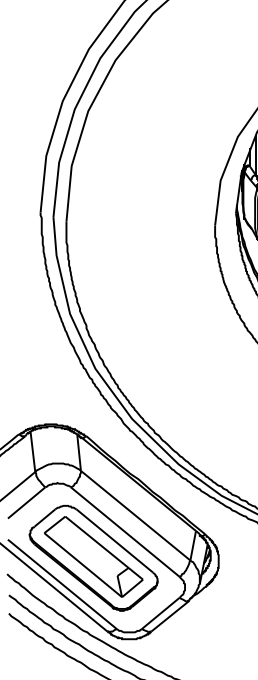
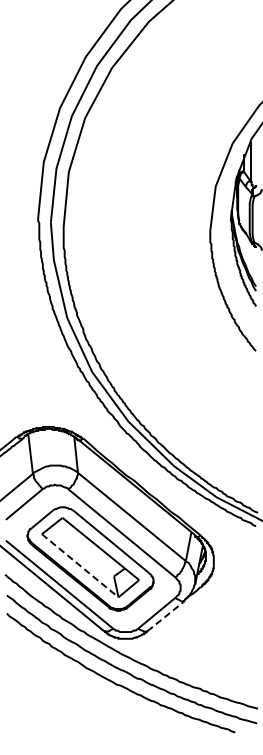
line: (83, 564) -> (80, 565), solid -> dashed
line: (170, 615) -> (166, 615), solid -> dashed

